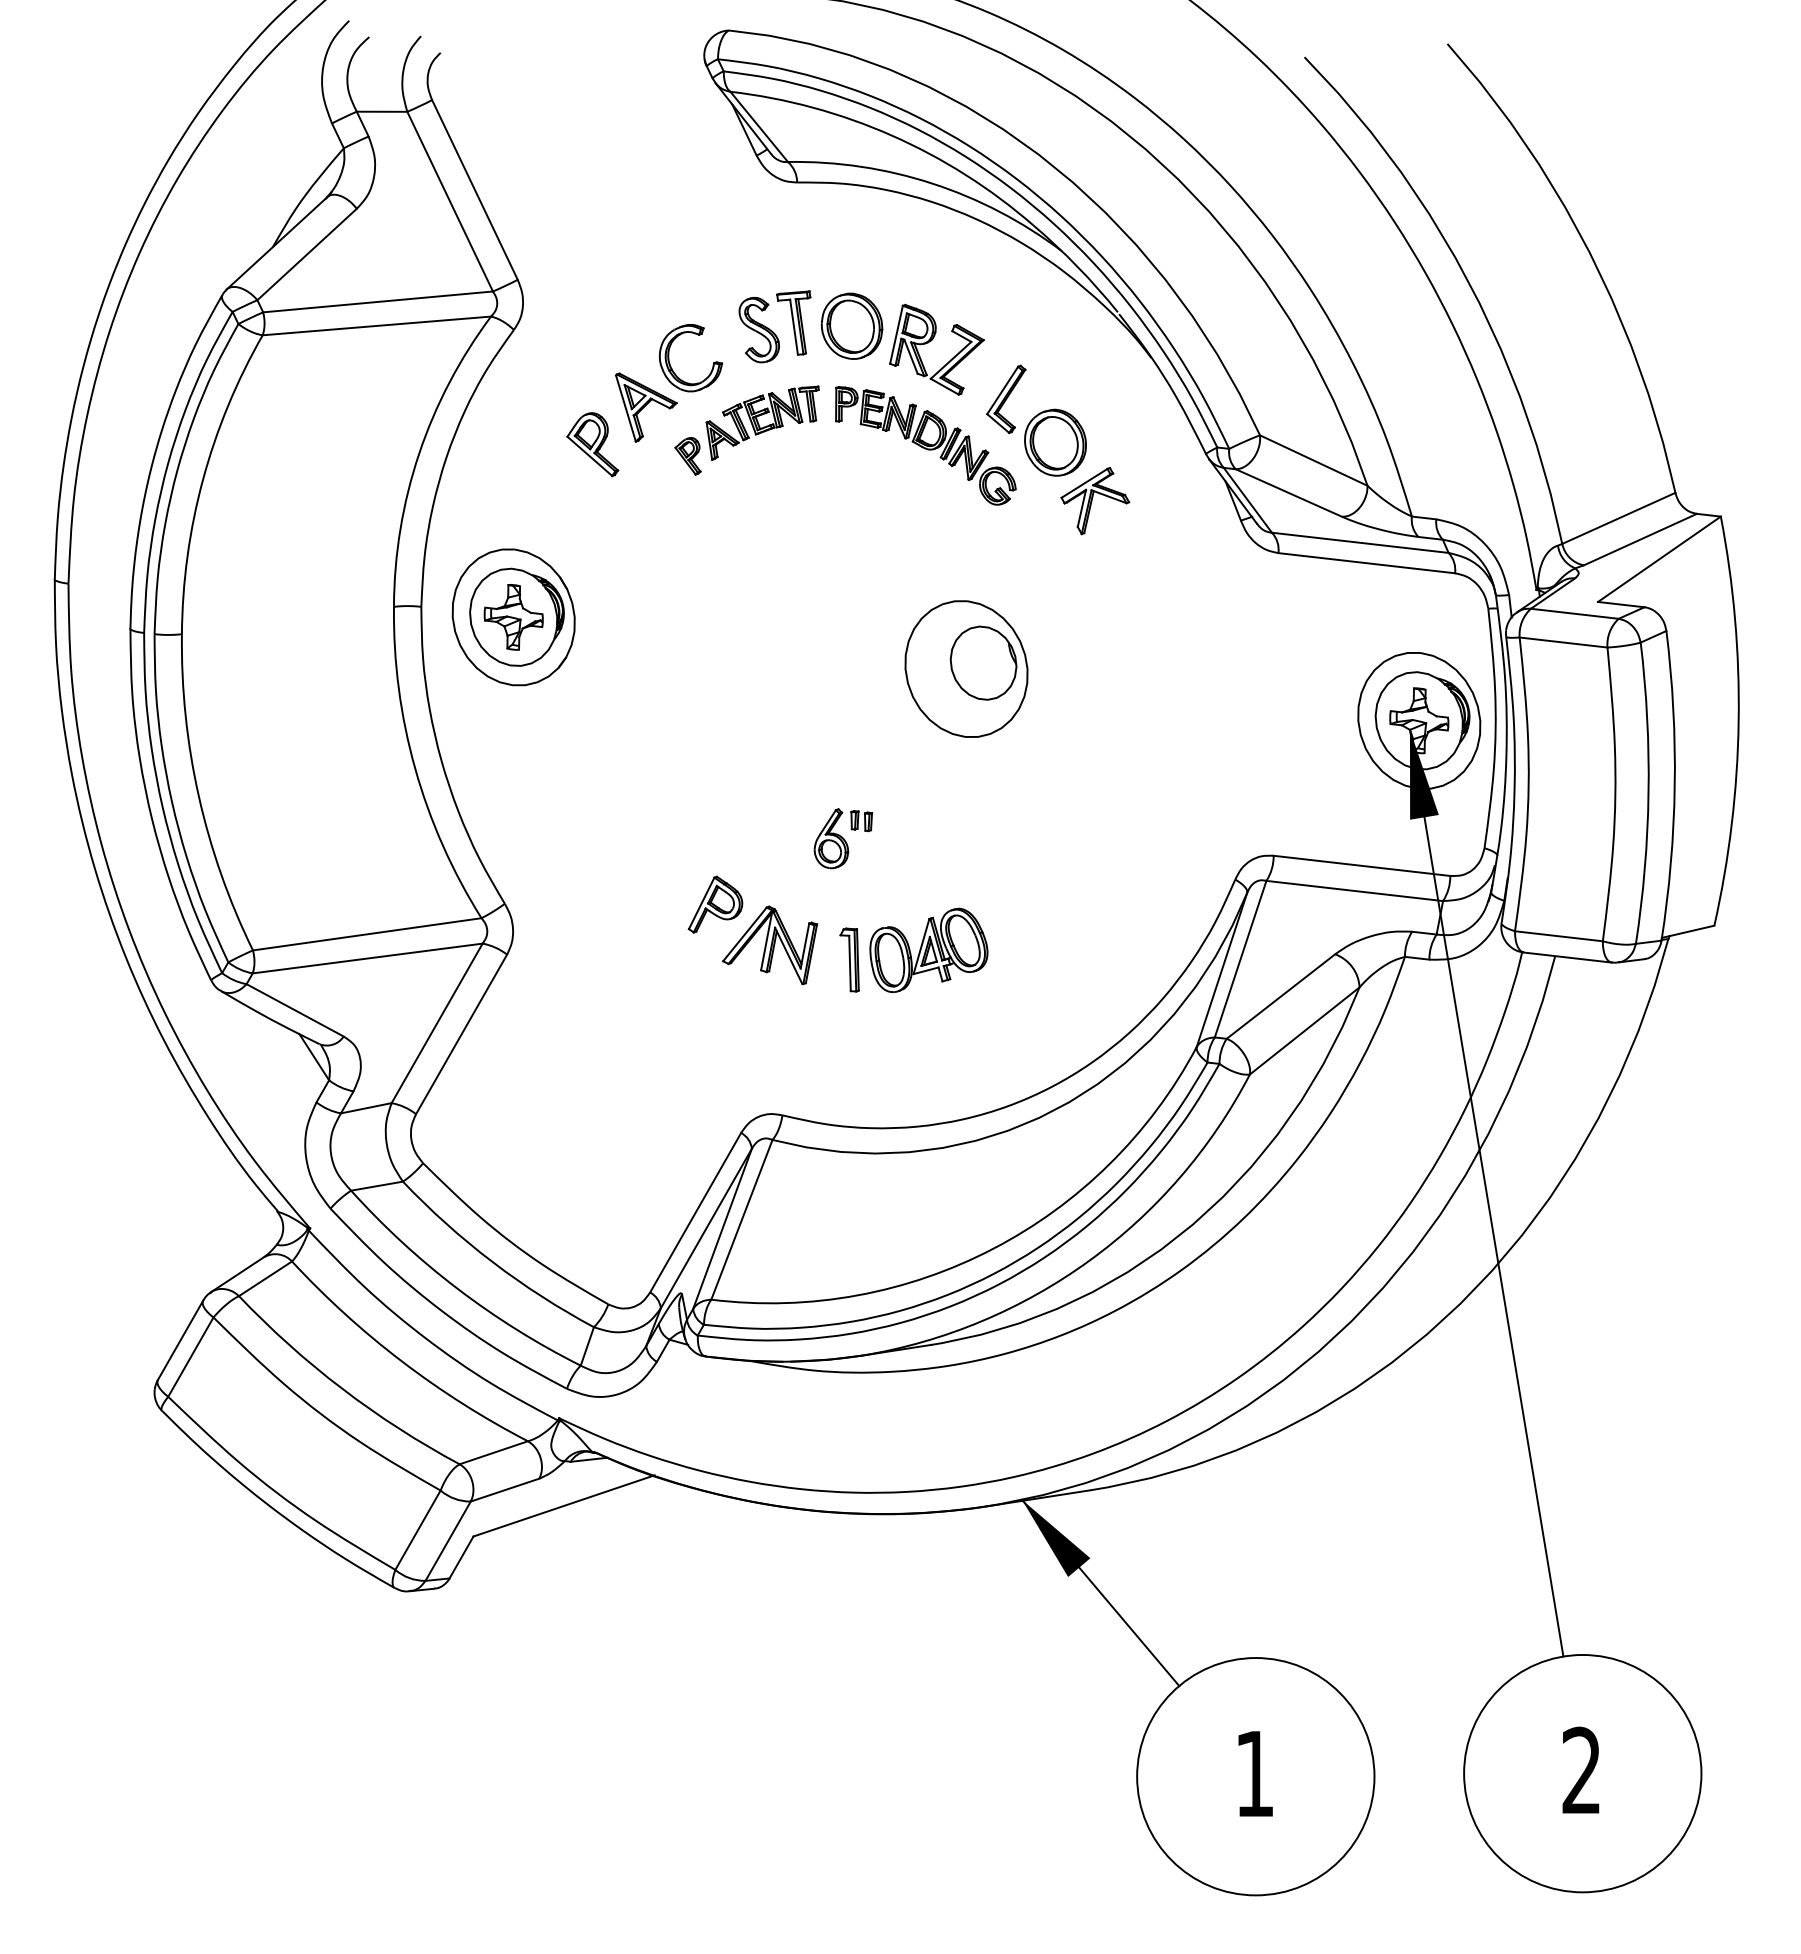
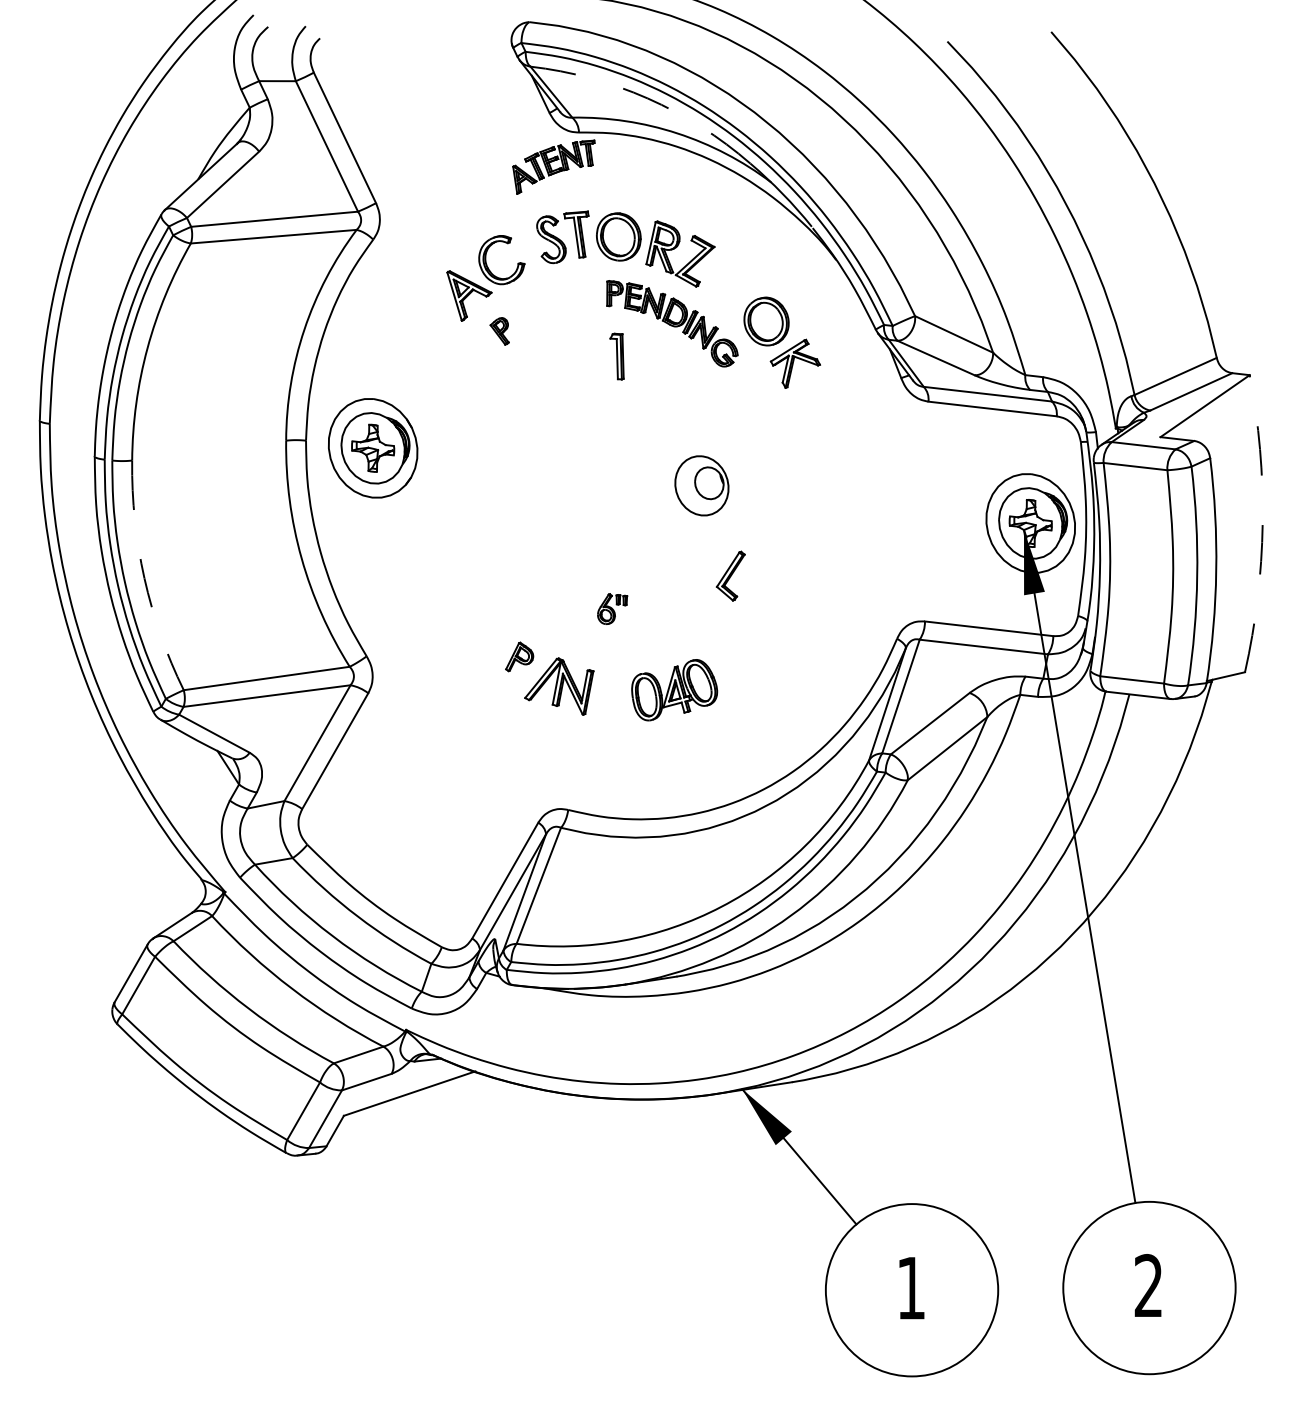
arc: (891, 135) -> (647, 98), solid -> dashed
part: (1006, 399) -> (730, 576), moved
part: (762, 422) -> (553, 166), moved
part: (592, 444) -> (430, 322), removed
part: (966, 668) -> (701, 485), size x0.6
arc: (1738, 721) -> (1262, 523), solid -> dashed
arc: (198, 796) -> (144, 578), solid -> dashed
part: (843, 838) -> (612, 608), size x0.7
part: (715, 904) -> (519, 656), size x0.7
part: (849, 959) -> (616, 356), moved

